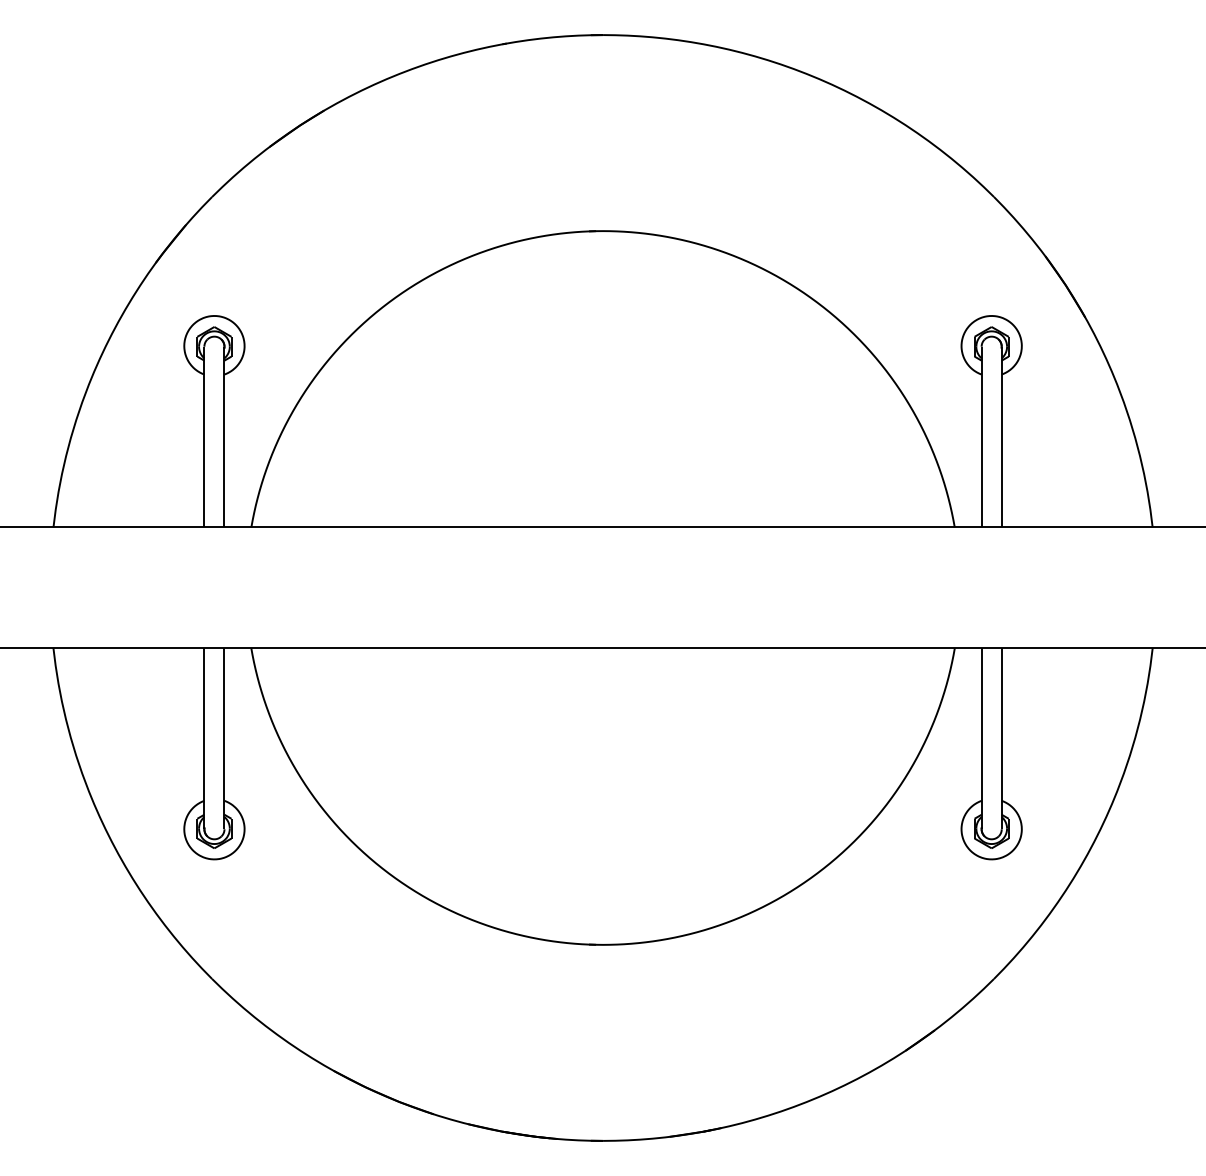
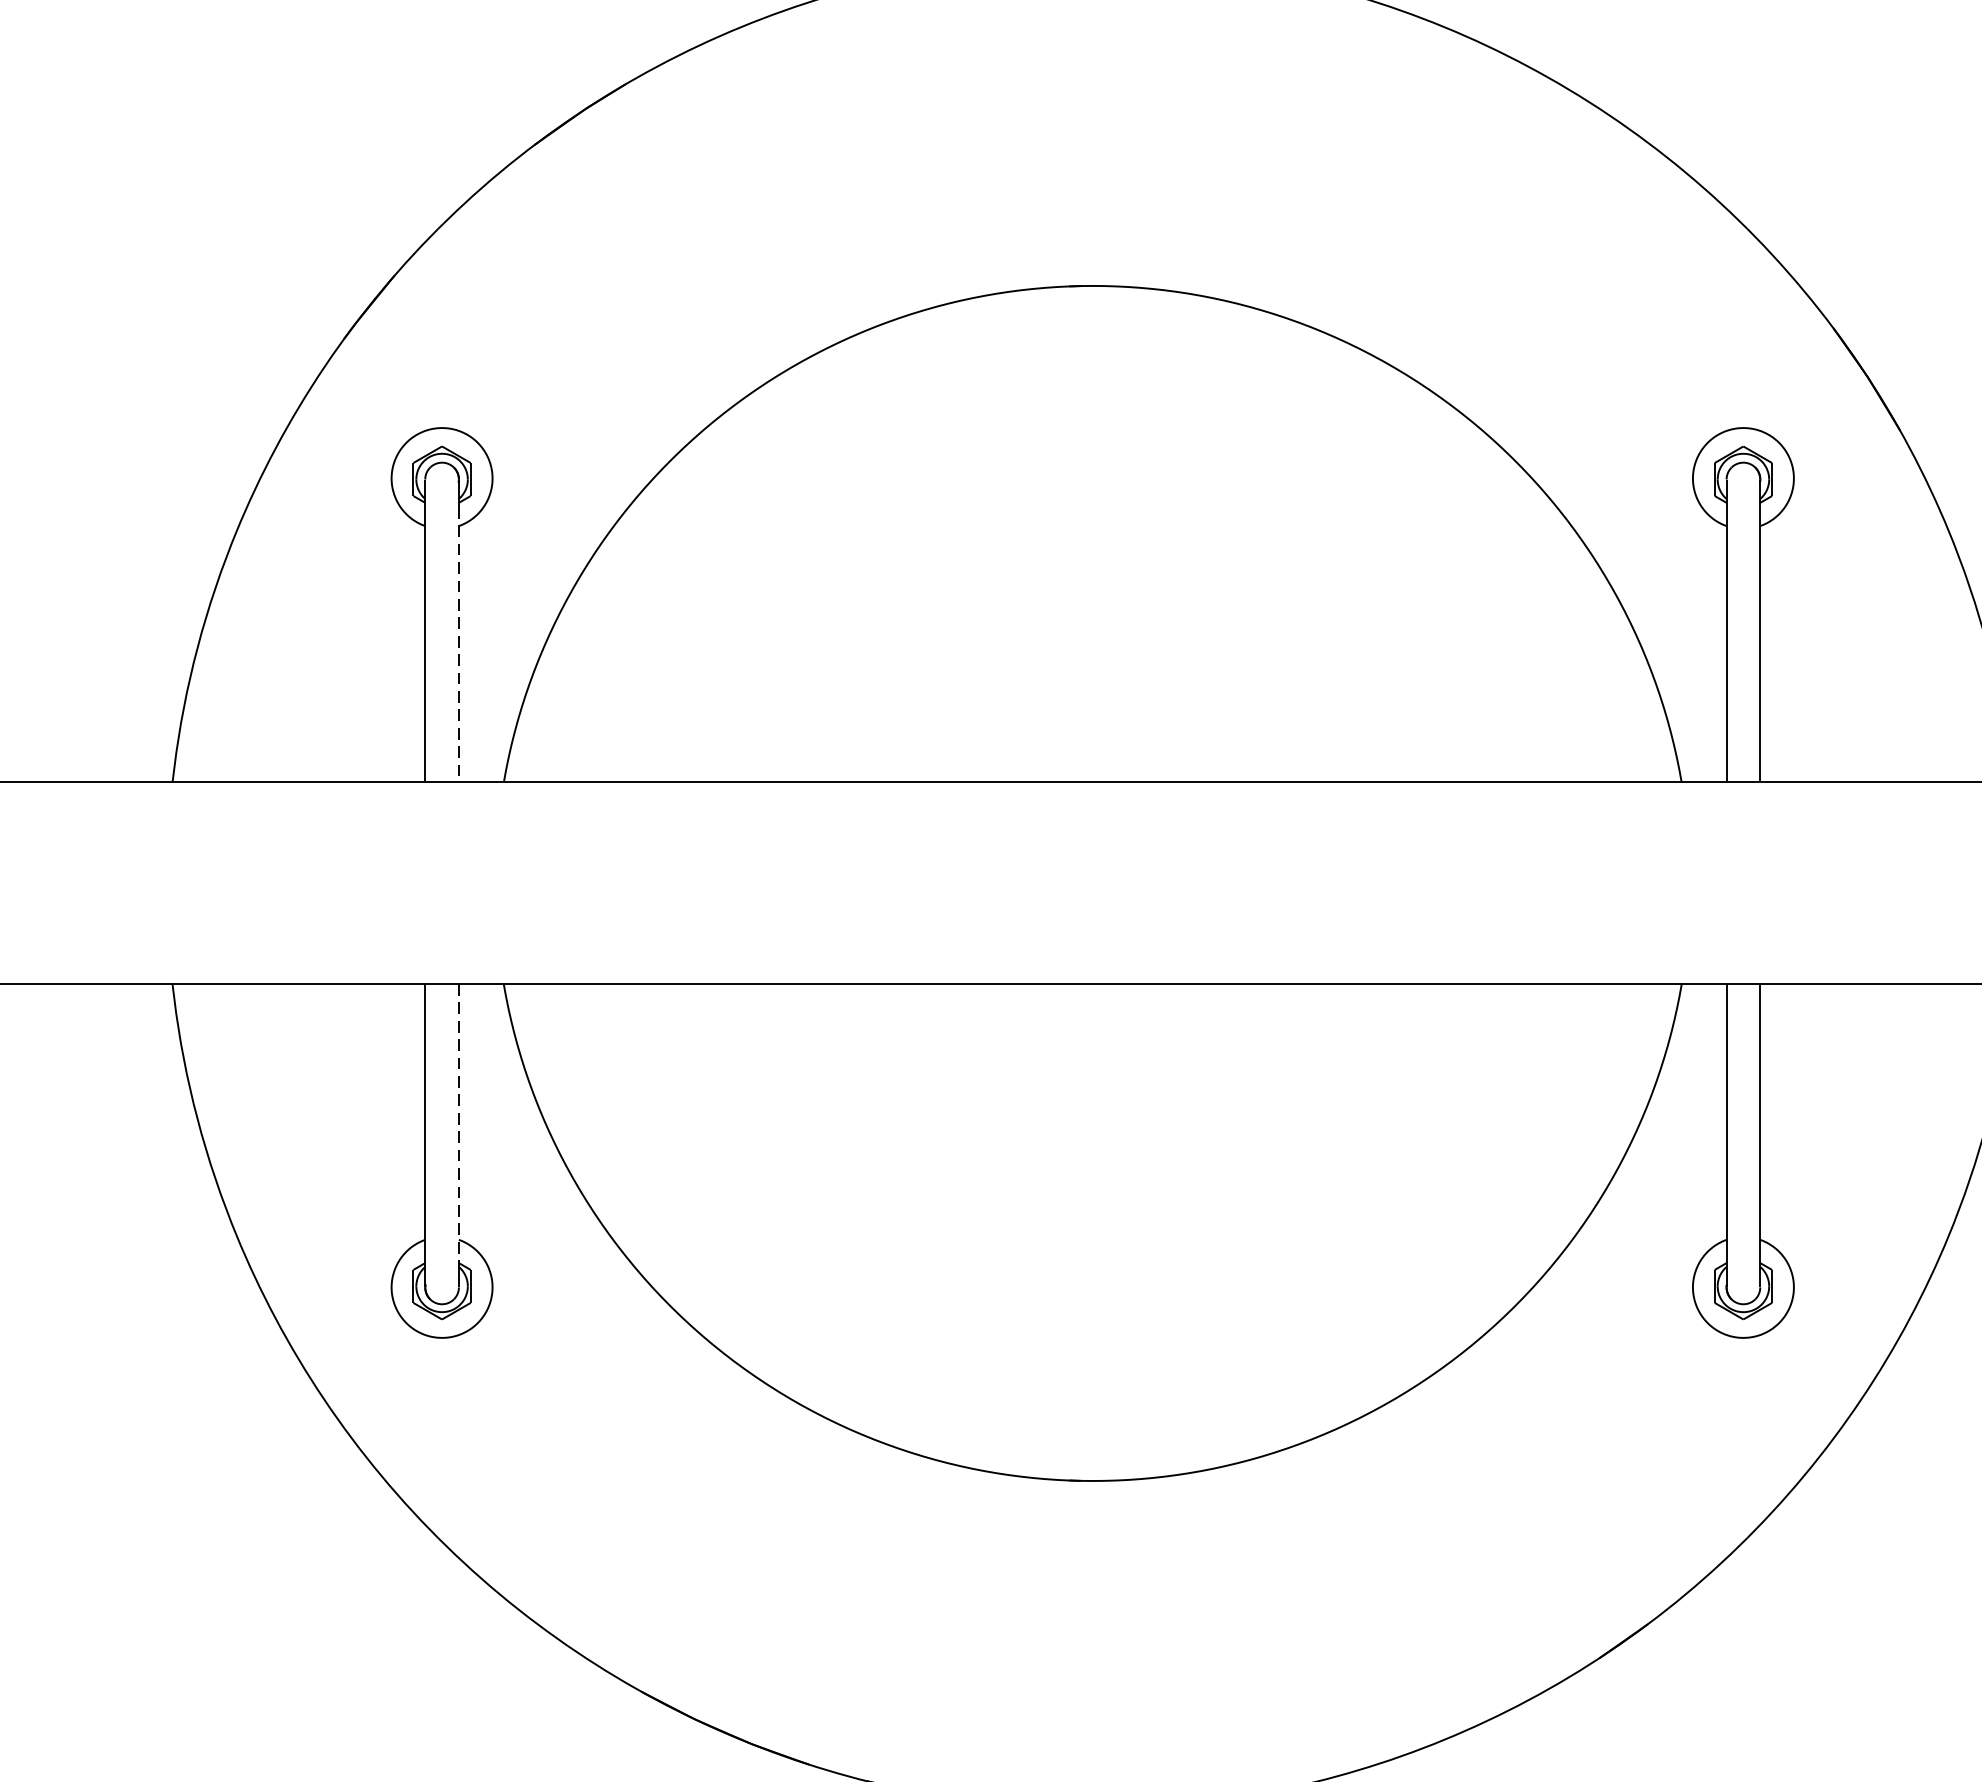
line: (224, 445) -> (458, 644), solid -> dashed
line: (224, 730) -> (458, 1122), solid -> dashed

